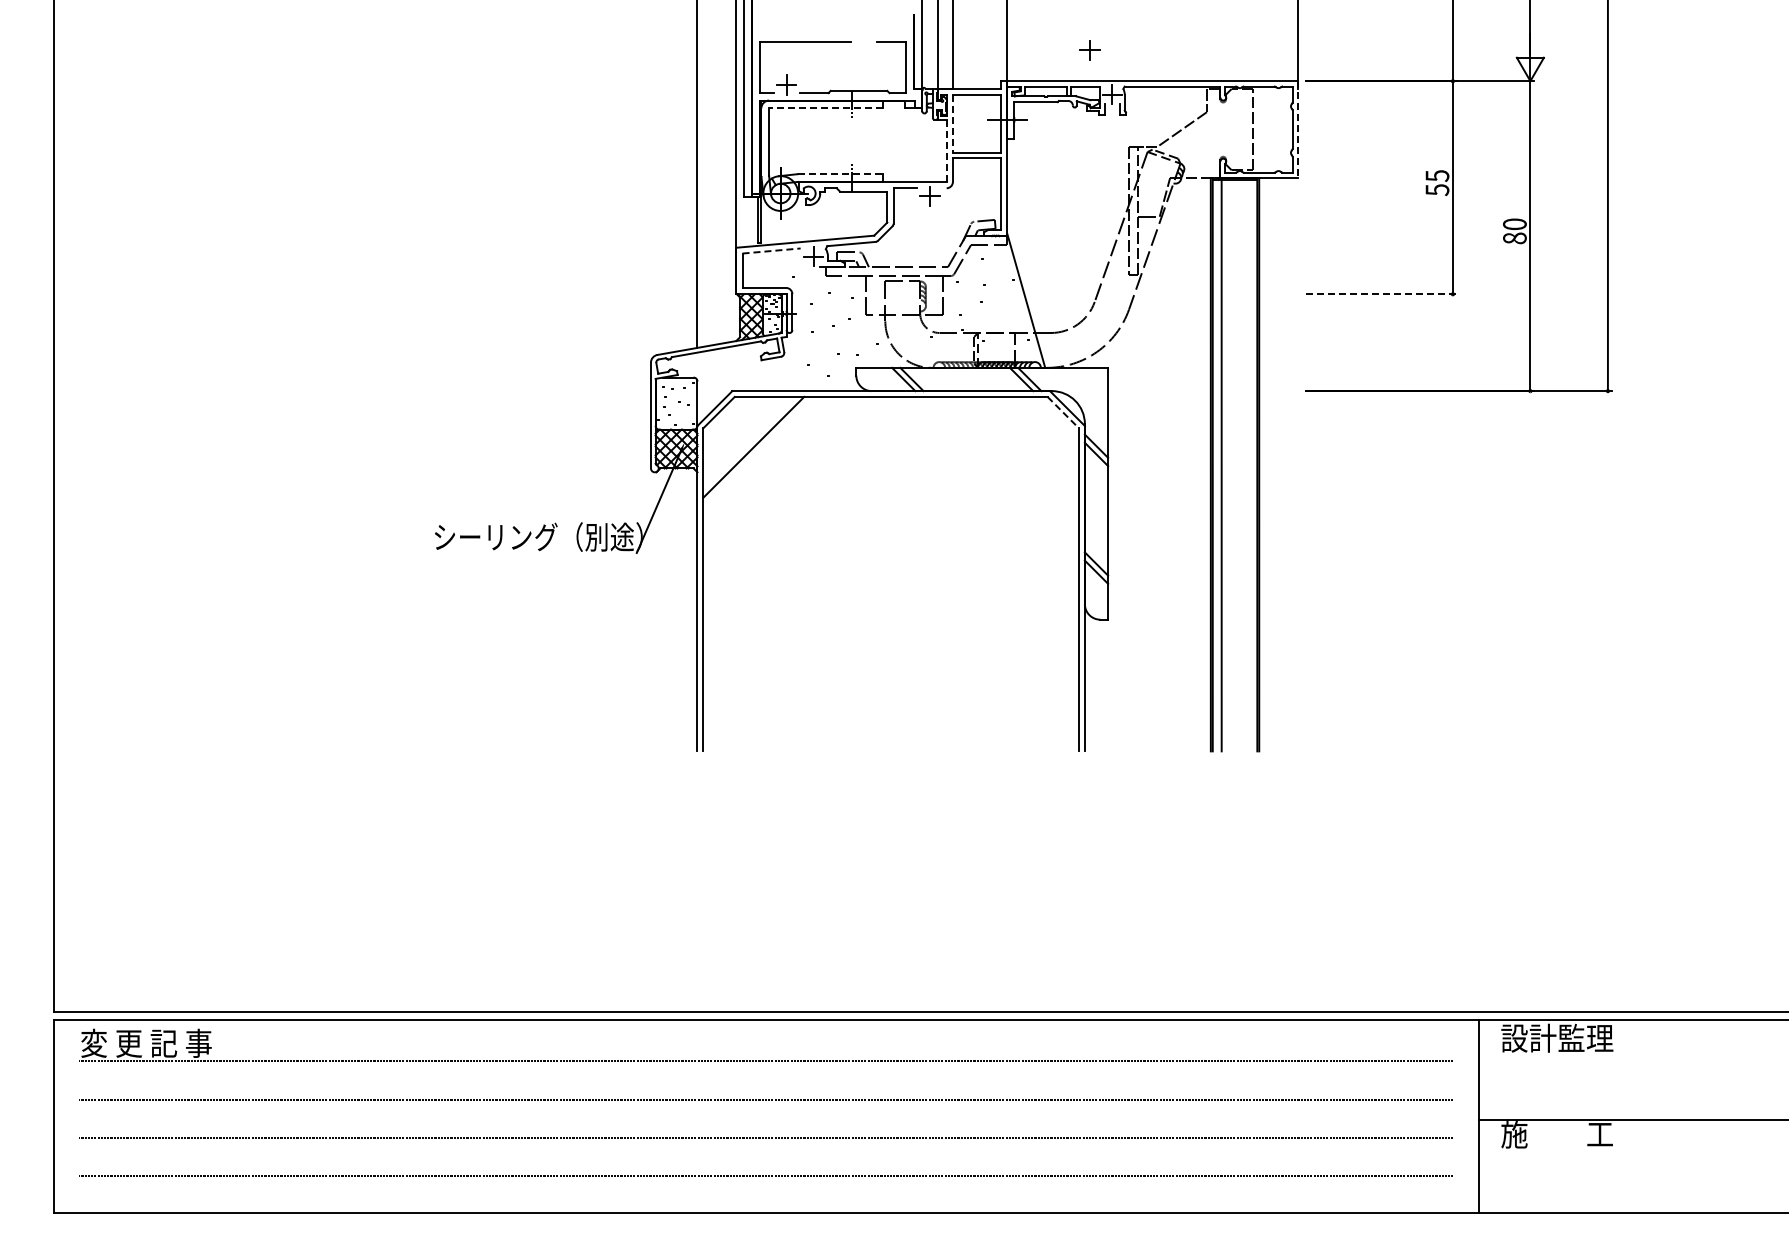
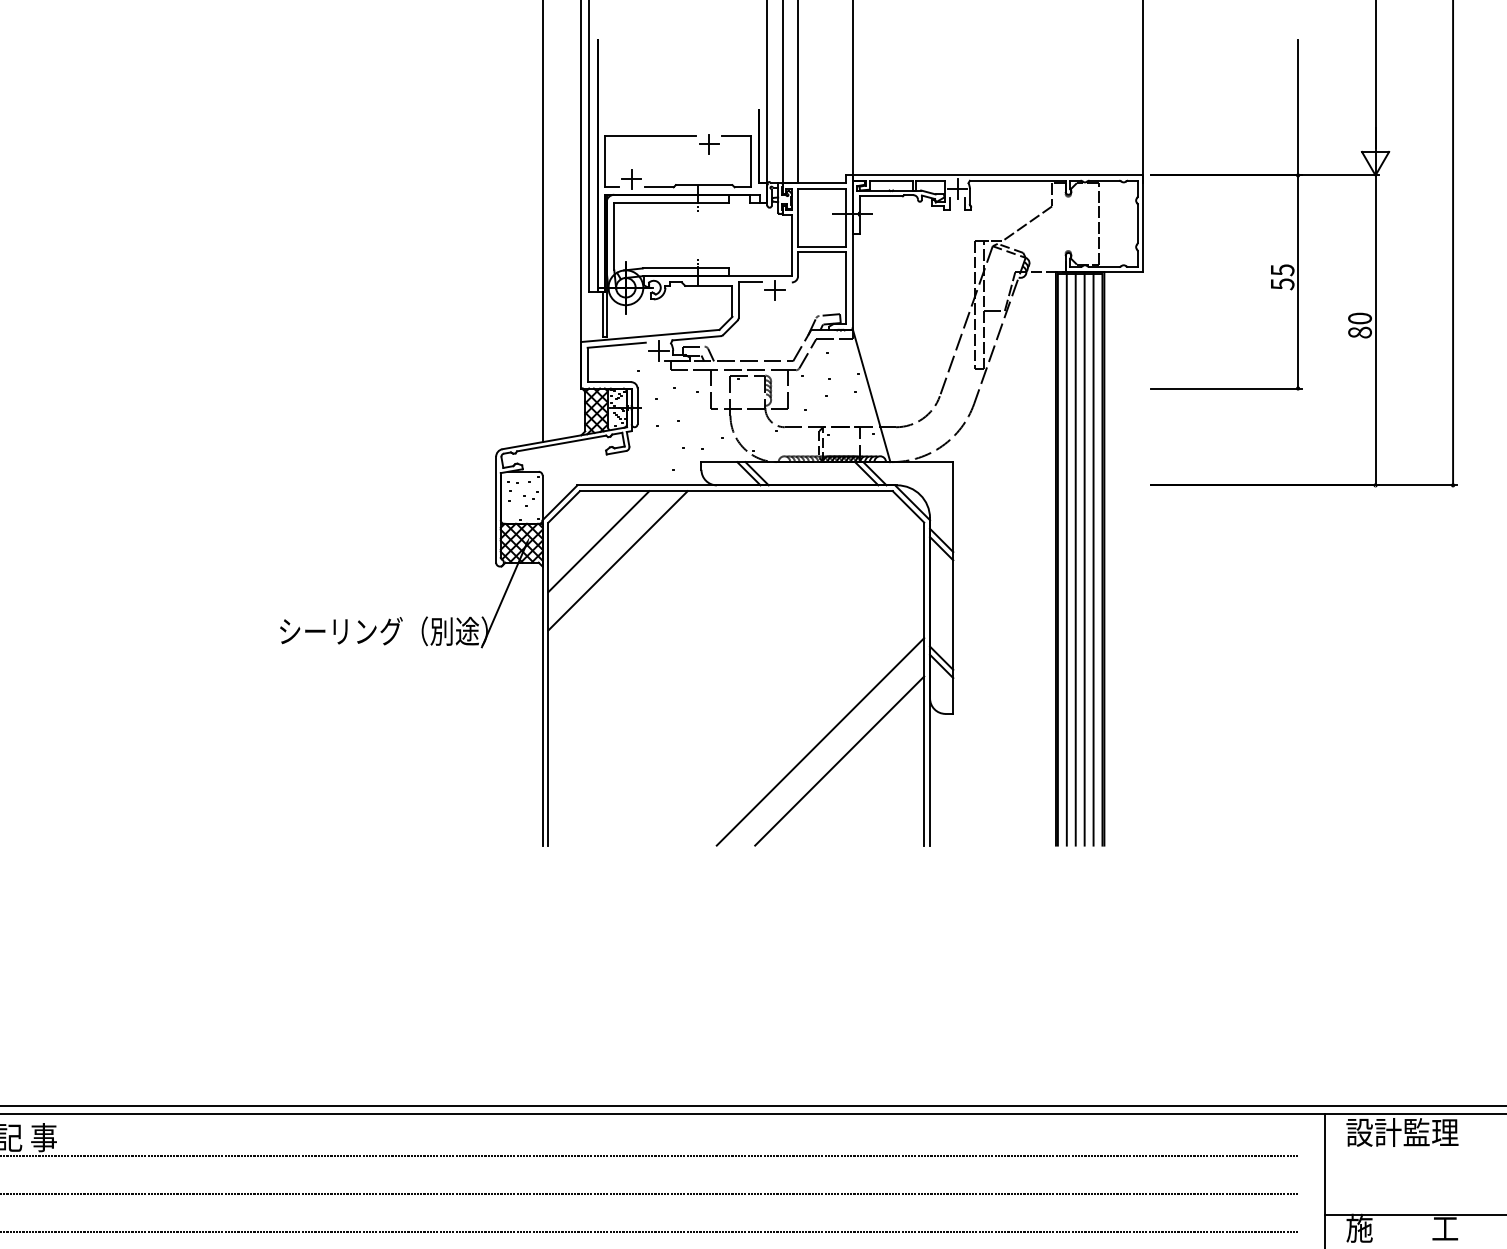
part: (1089, 50) -> (708, 144), moved
line: (825, 108) -> (670, 202), dashed -> solid
line: (952, 124) -> (797, 218), dashed -> solid
line: (1297, 130) -> (1142, 224), dashed -> solid
line: (946, 151) -> (791, 245), dashed -> solid
line: (840, 174) -> (685, 268), dashed -> solid
line: (772, 250) -> (617, 344), dashed -> solid
line: (1381, 294) -> (1226, 388), dashed -> solid
line: (1063, 413) -> (908, 507), dashed -> solid
line: (1230, 465) -> (1075, 559), added
line: (1239, 465) -> (1084, 559), added
line: (1248, 465) -> (1093, 559), added
line: (772, 466) -> (617, 560), added
line: (975, 647) -> (820, 741), added
line: (994, 666) -> (839, 760), added

